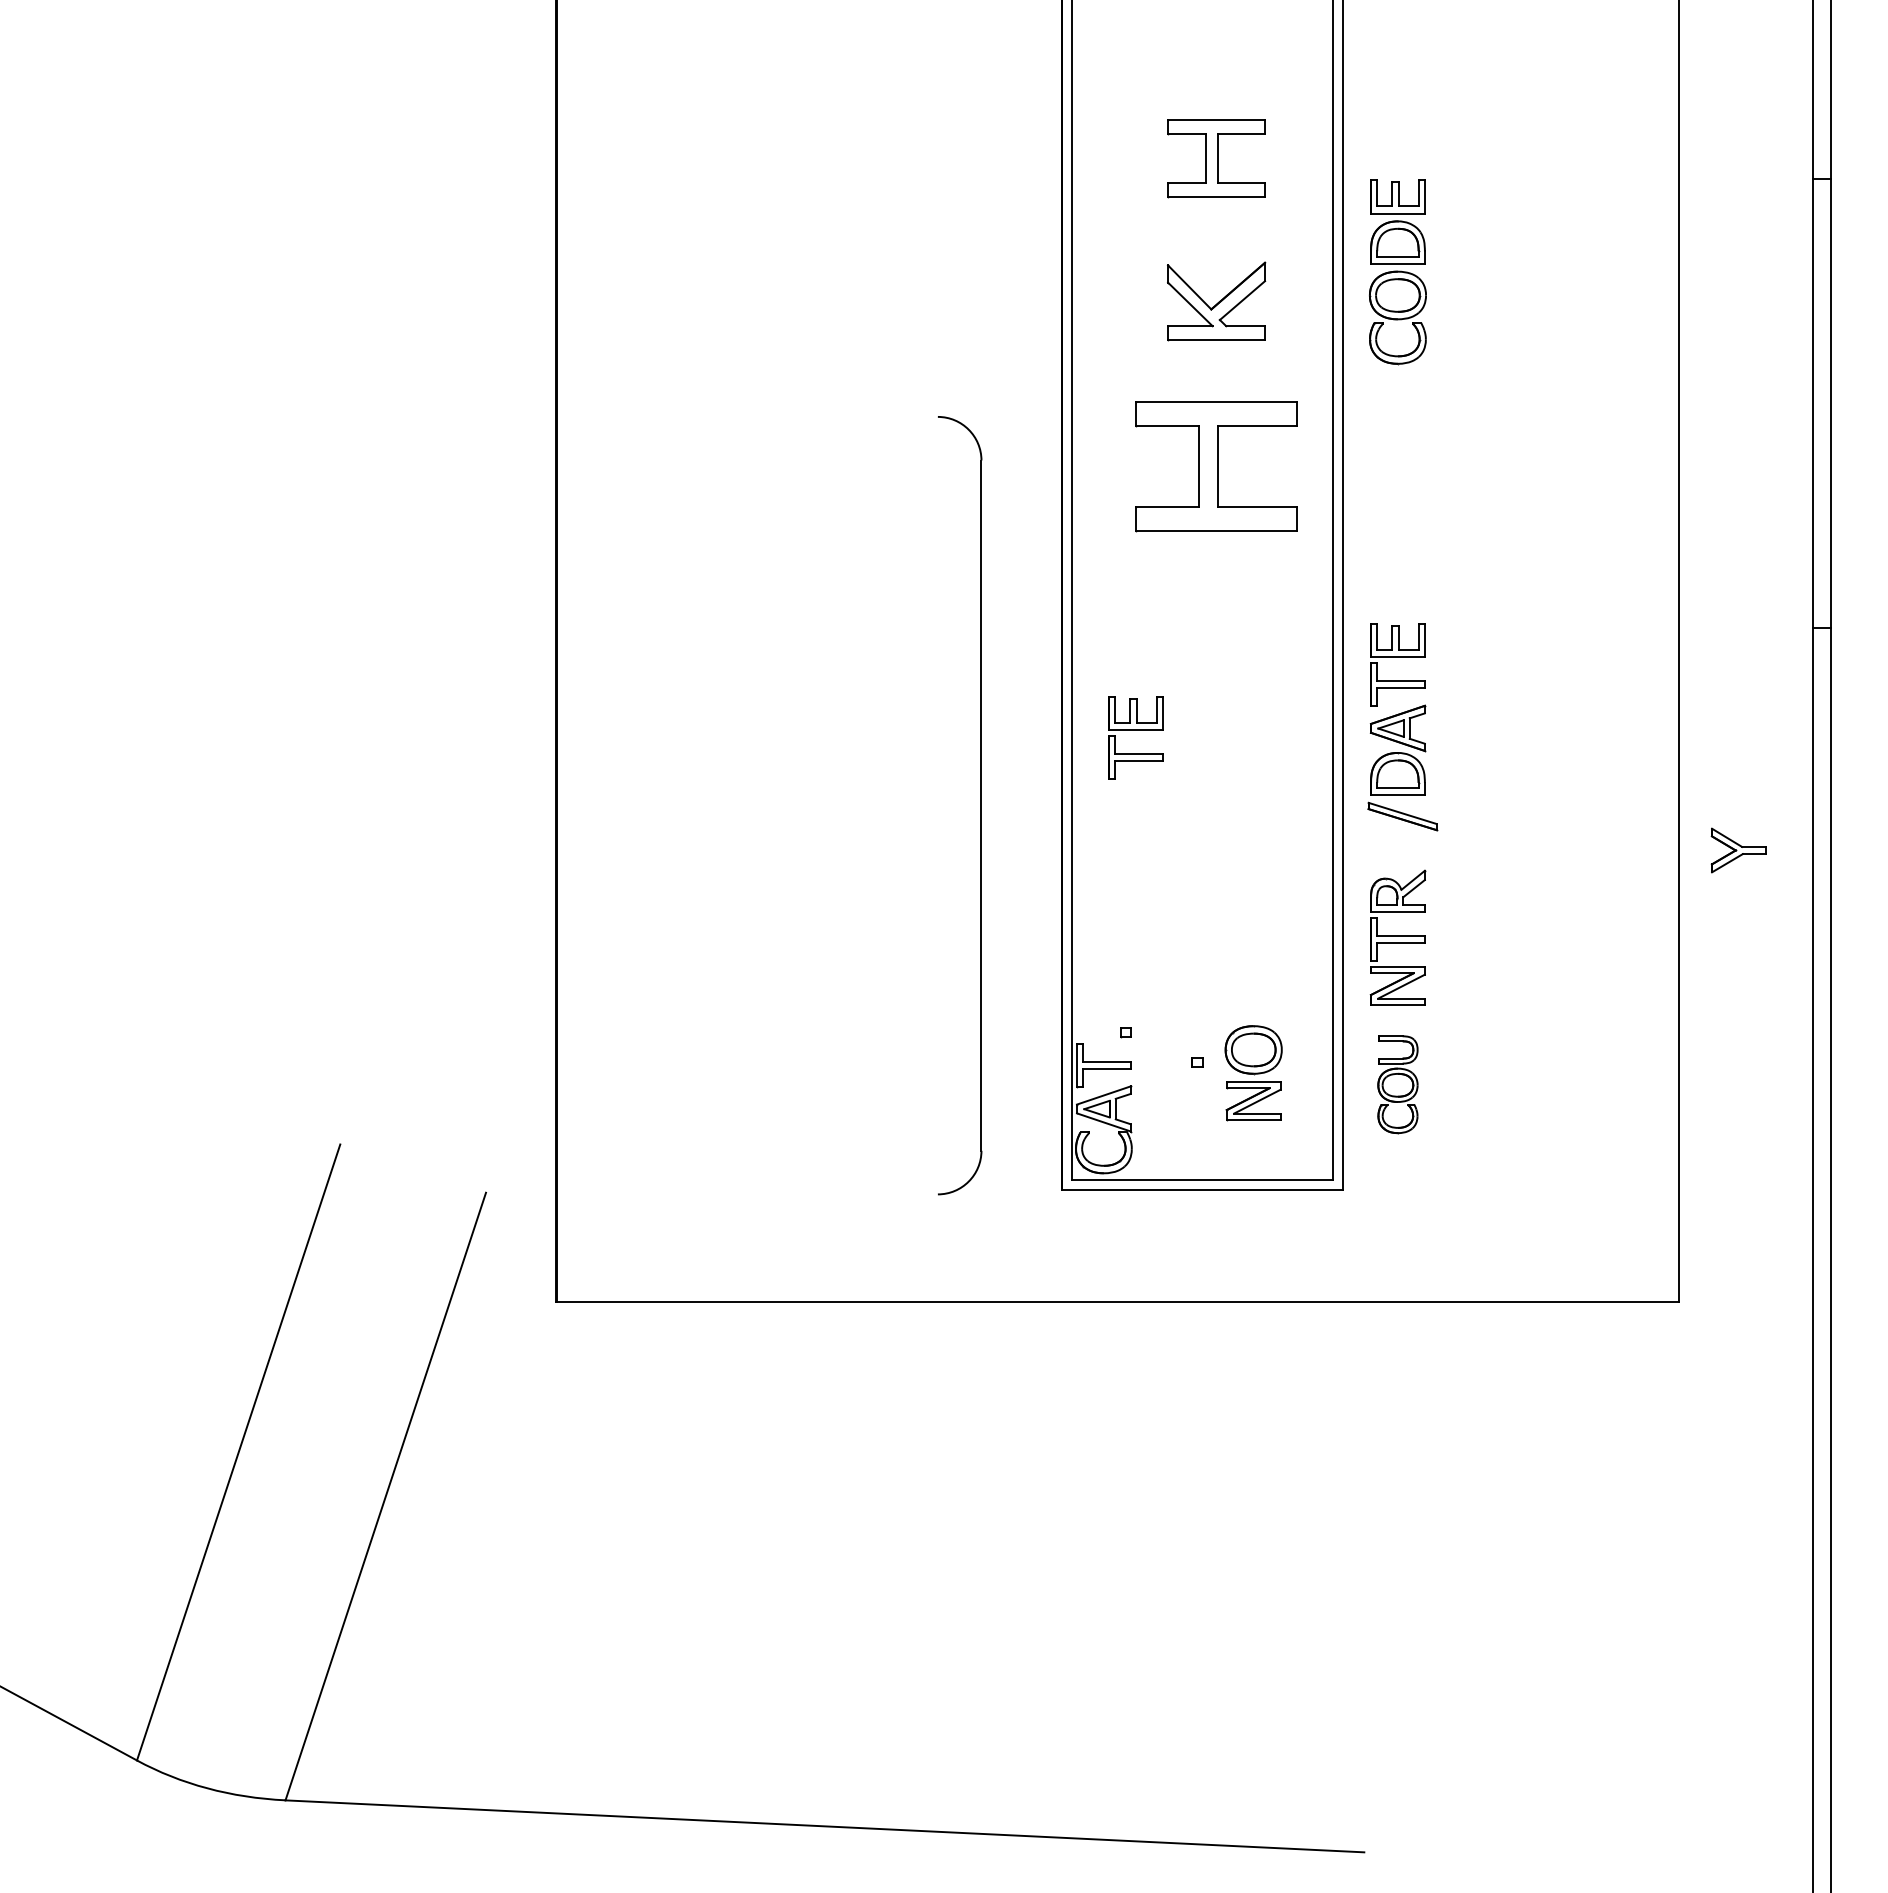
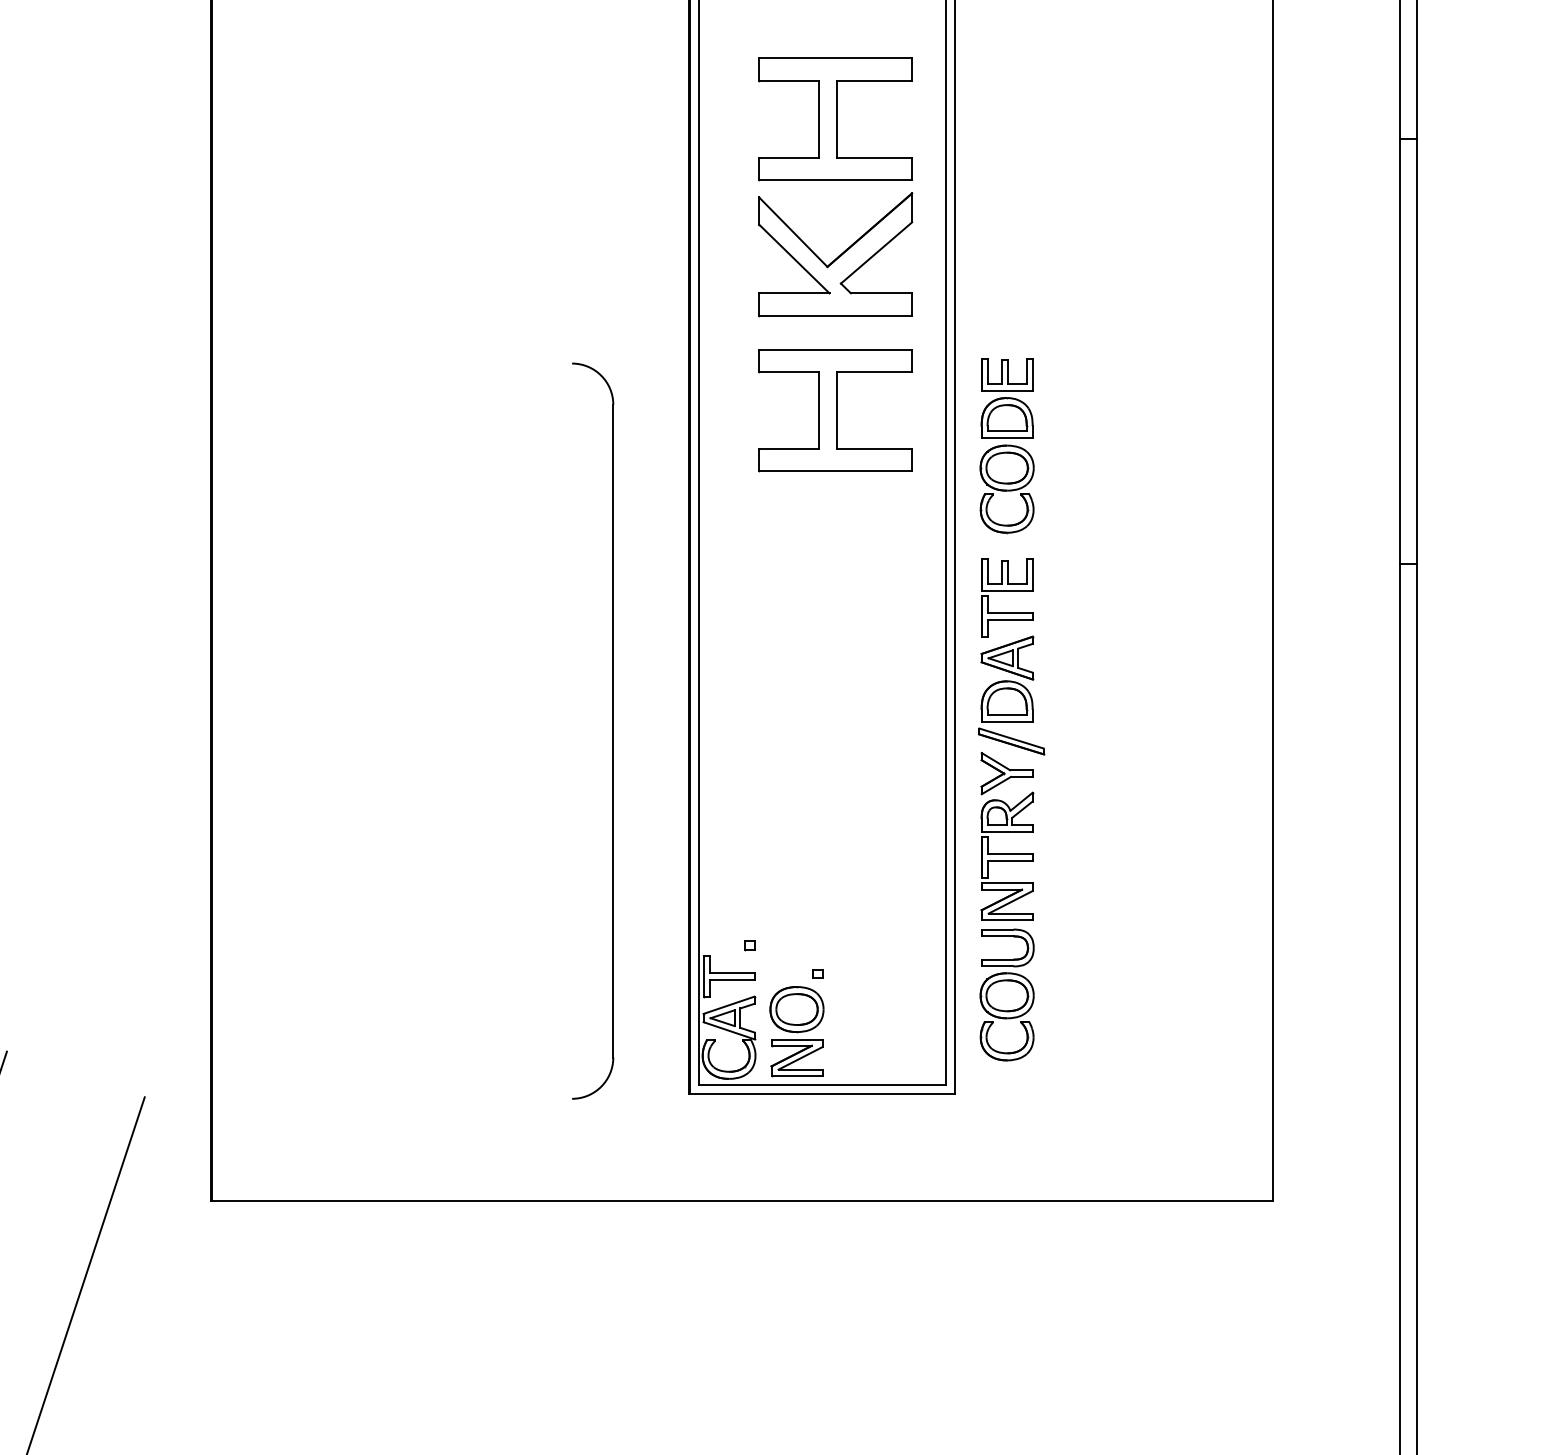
part: (1216, 158) -> (835, 119), size x1.67
part: (1397, 272) -> (1006, 446), moved
part: (1216, 301) -> (835, 254), size x1.67
part: (1135, 730) -> (758, 660), removed
part: (1738, 850) -> (1006, 773), moved
part: (1253, 1073) -> (796, 1031), moved
part: (1397, 1084) -> (1006, 994), size x1.43

